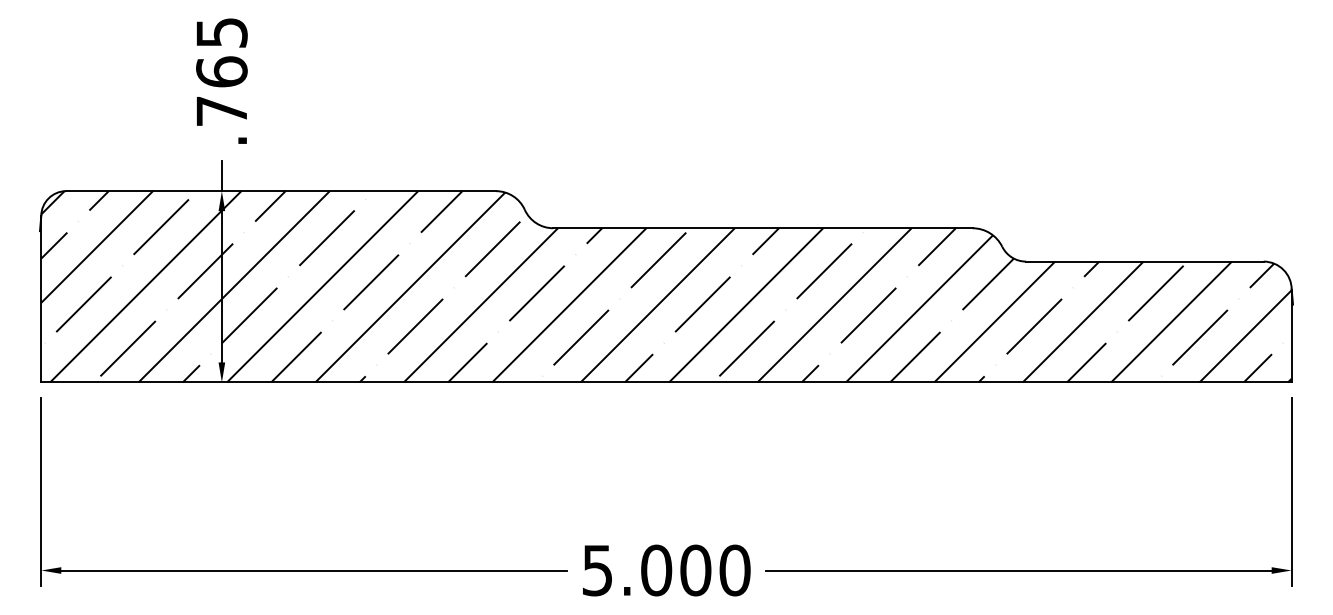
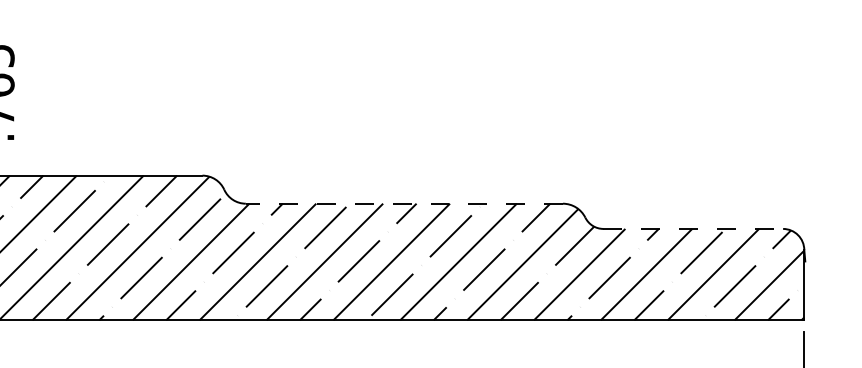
line: (762, 228) -> (404, 203), solid -> dashed
line: (1144, 261) -> (692, 228), solid -> dashed

